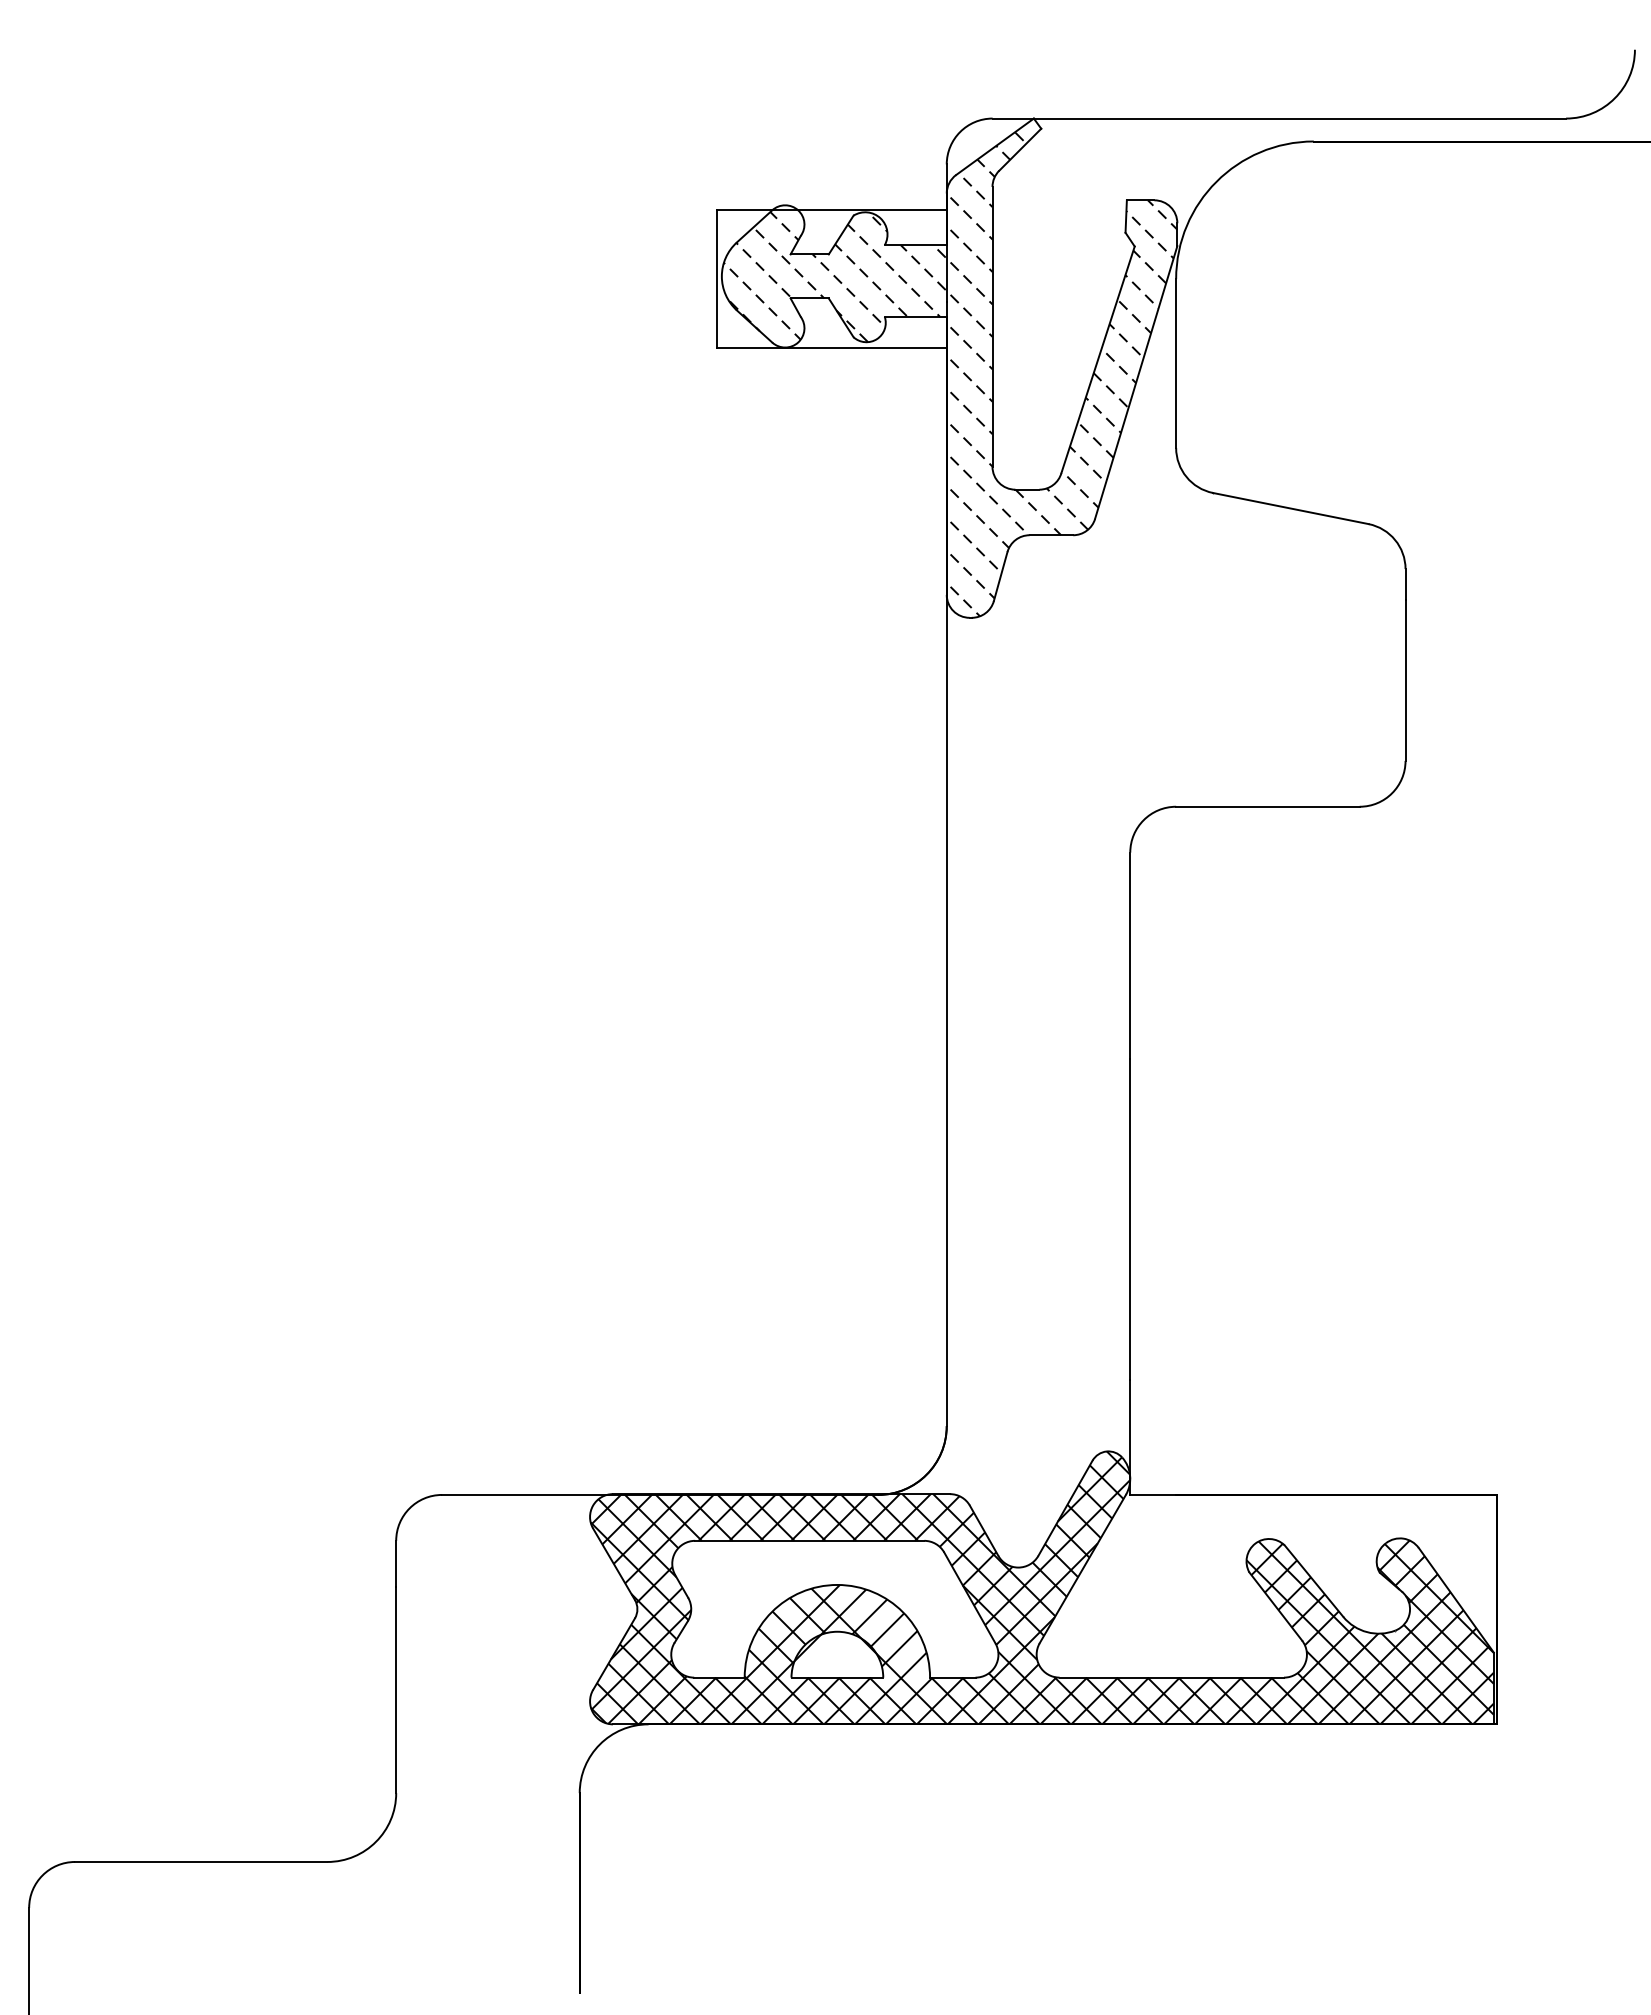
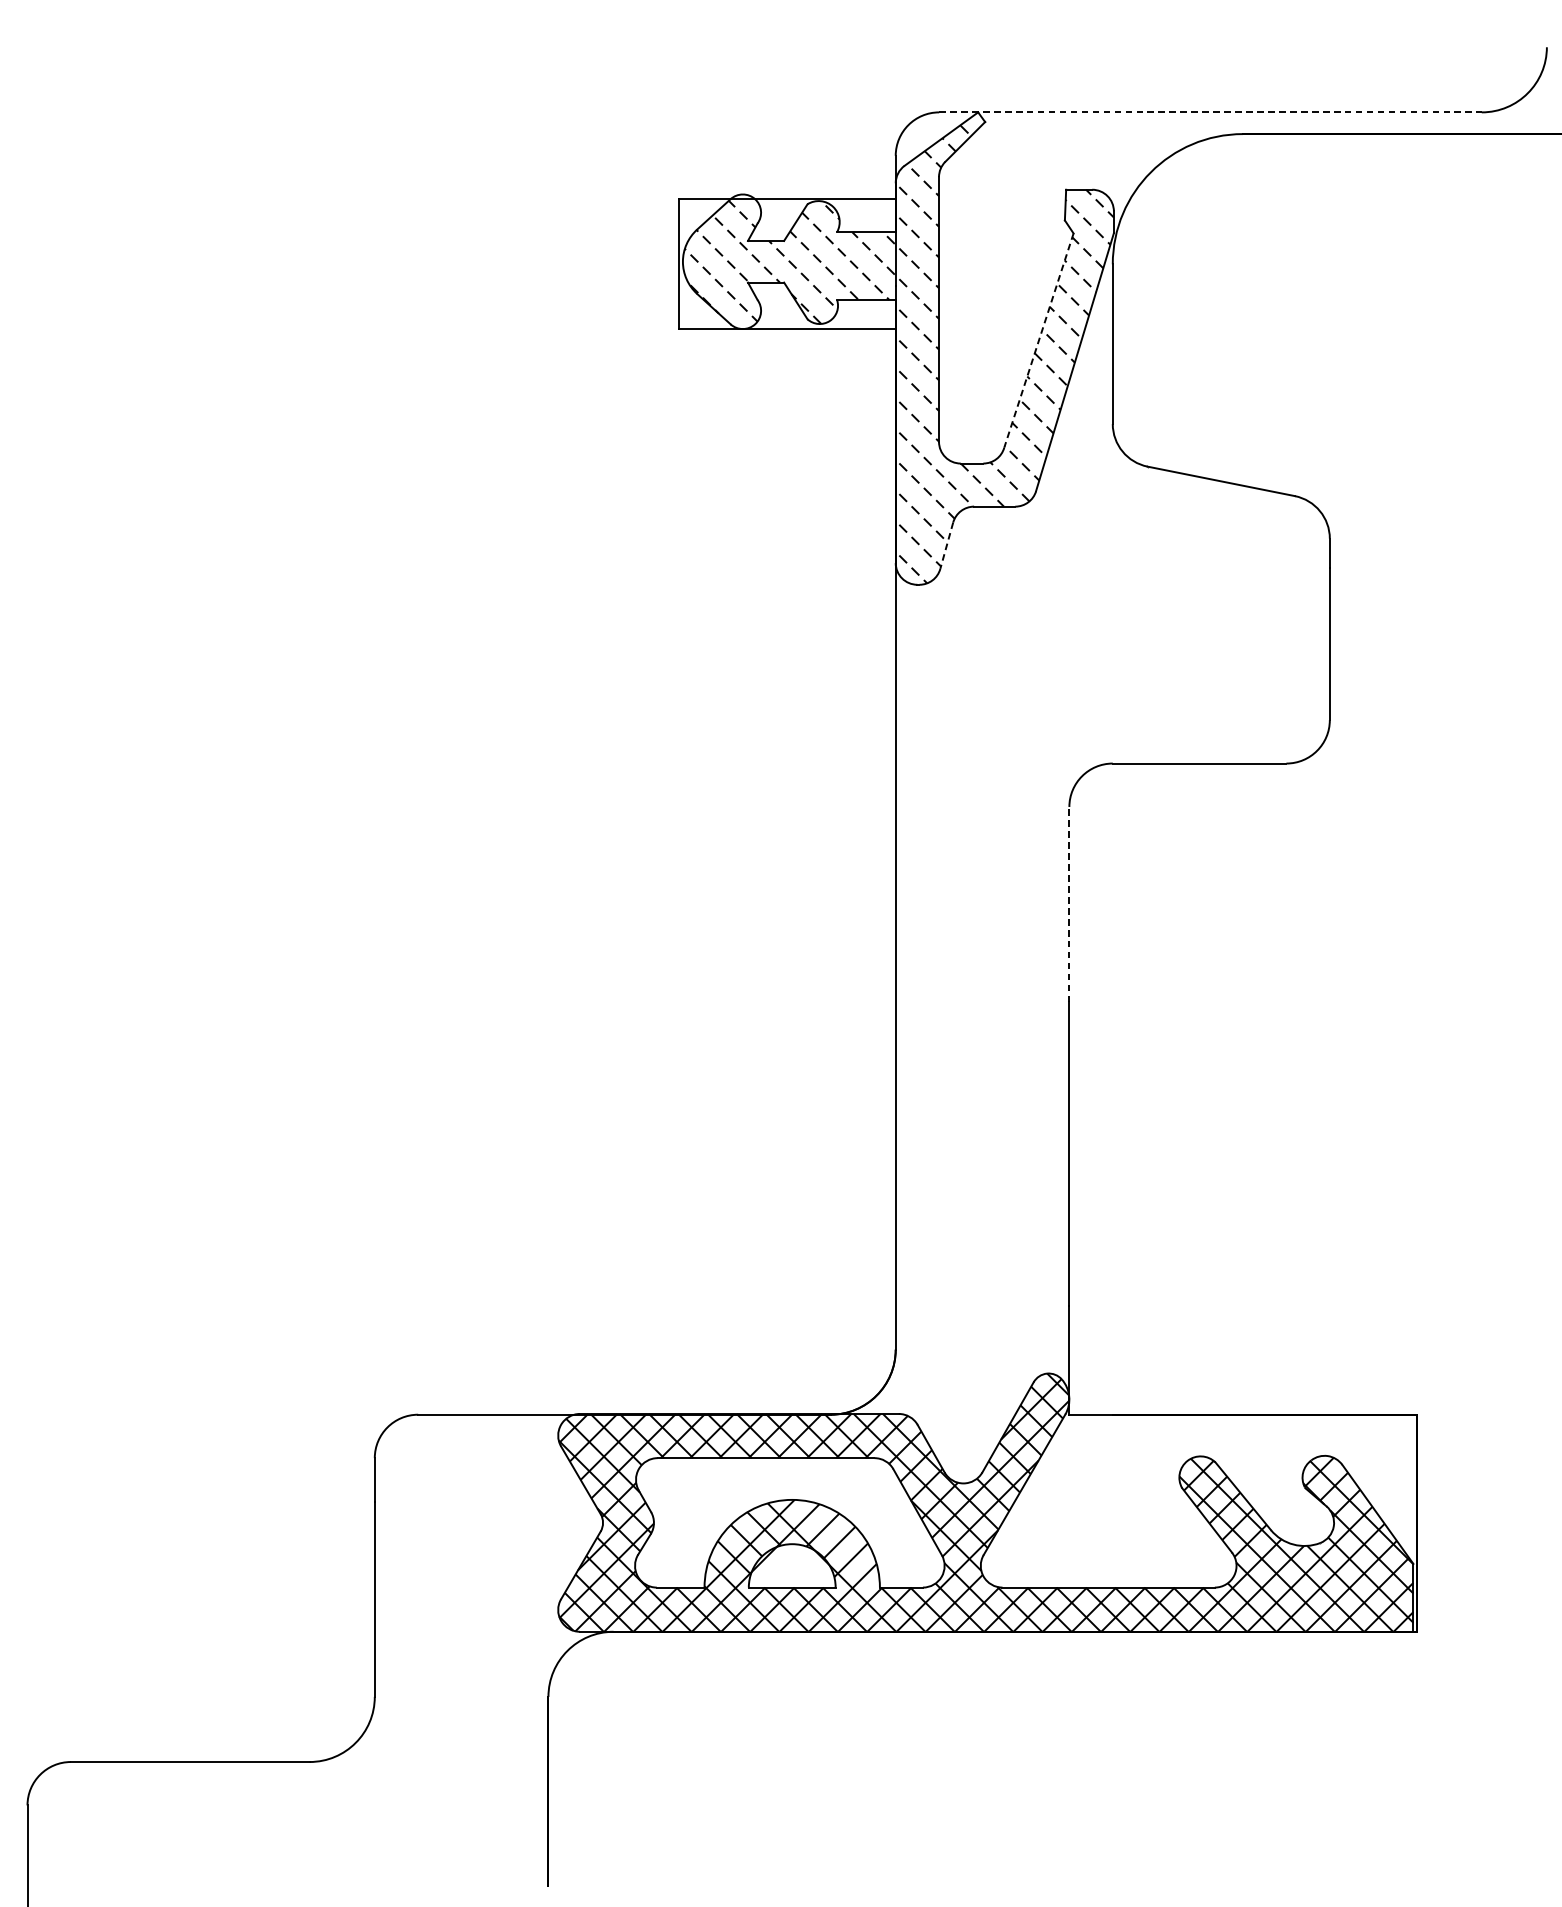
line: (1279, 118) -> (1210, 112), solid -> dashed
line: (1097, 360) -> (1038, 341), solid -> dashed
line: (1000, 577) -> (946, 546), solid -> dashed
line: (1130, 955) -> (1069, 904), solid -> dashed

